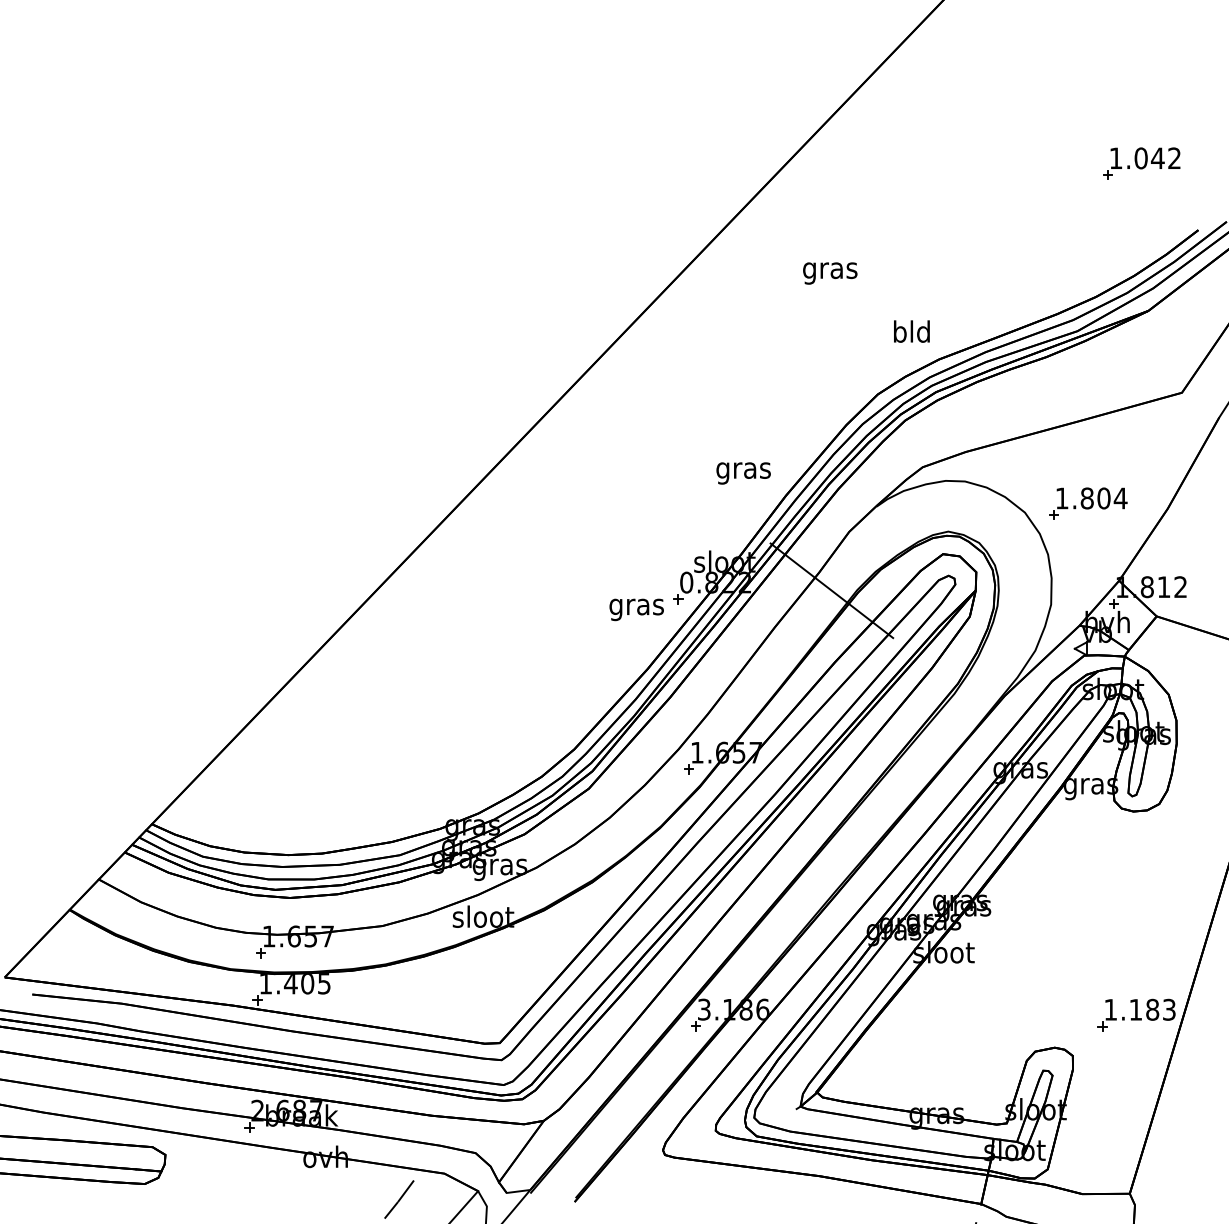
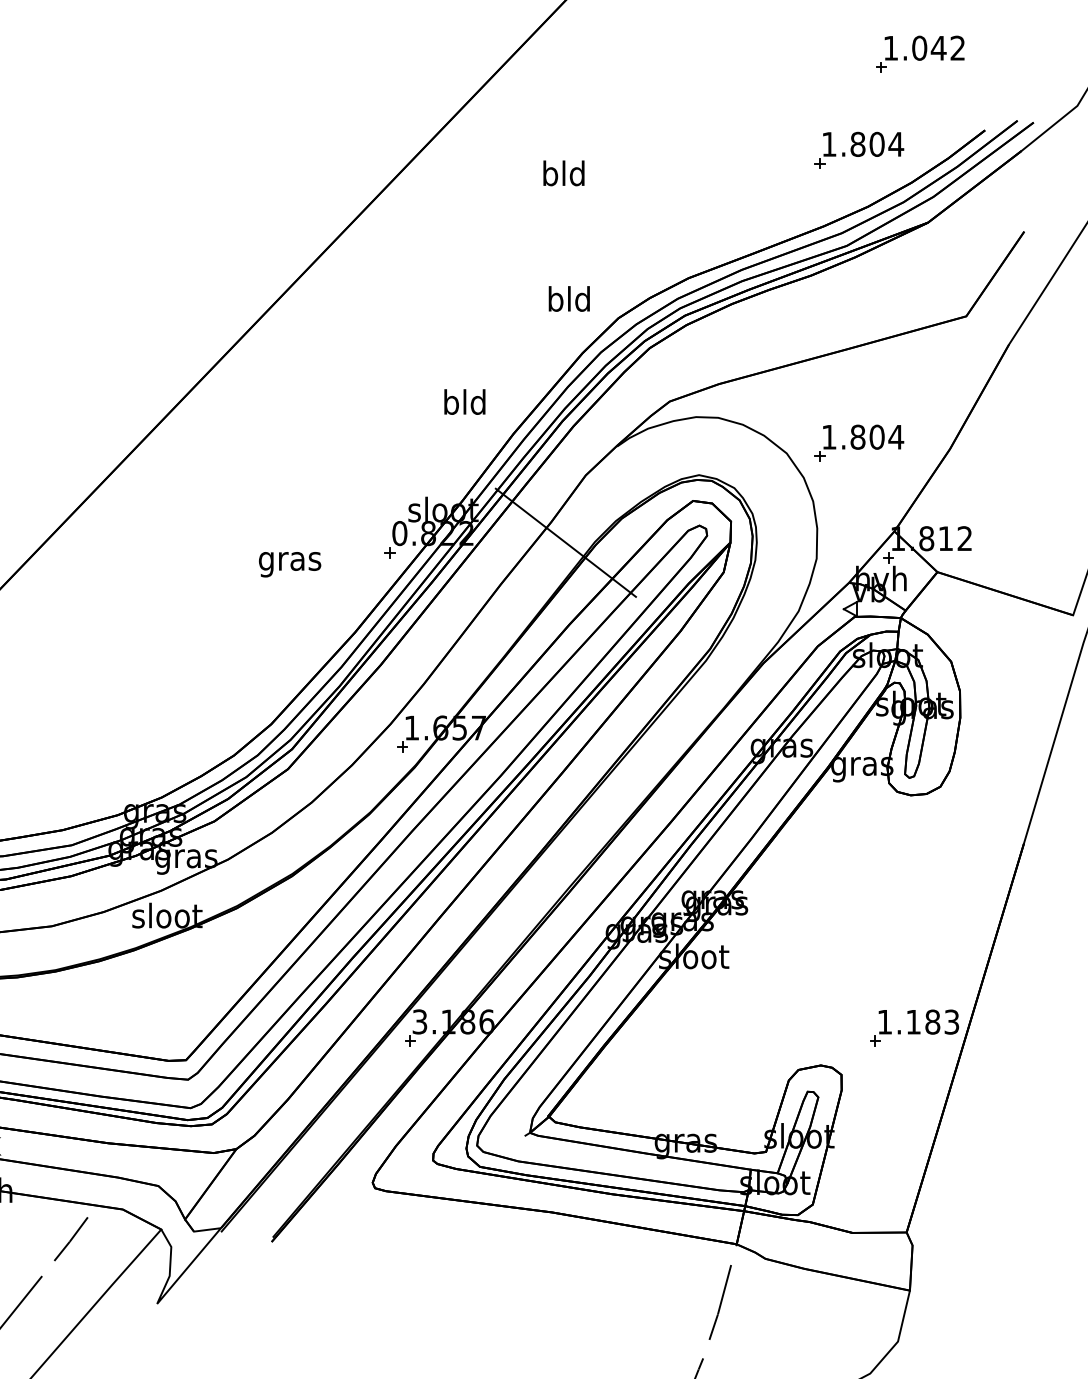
part: (1088, 247) -> (859, 150), added
text: (830, 270) -> (564, 176), gras -> bld
text: (911, 331) -> (568, 298), moved
text: (743, 470) -> (464, 405), gras -> bld
text: (636, 609) -> (289, 564), moved

